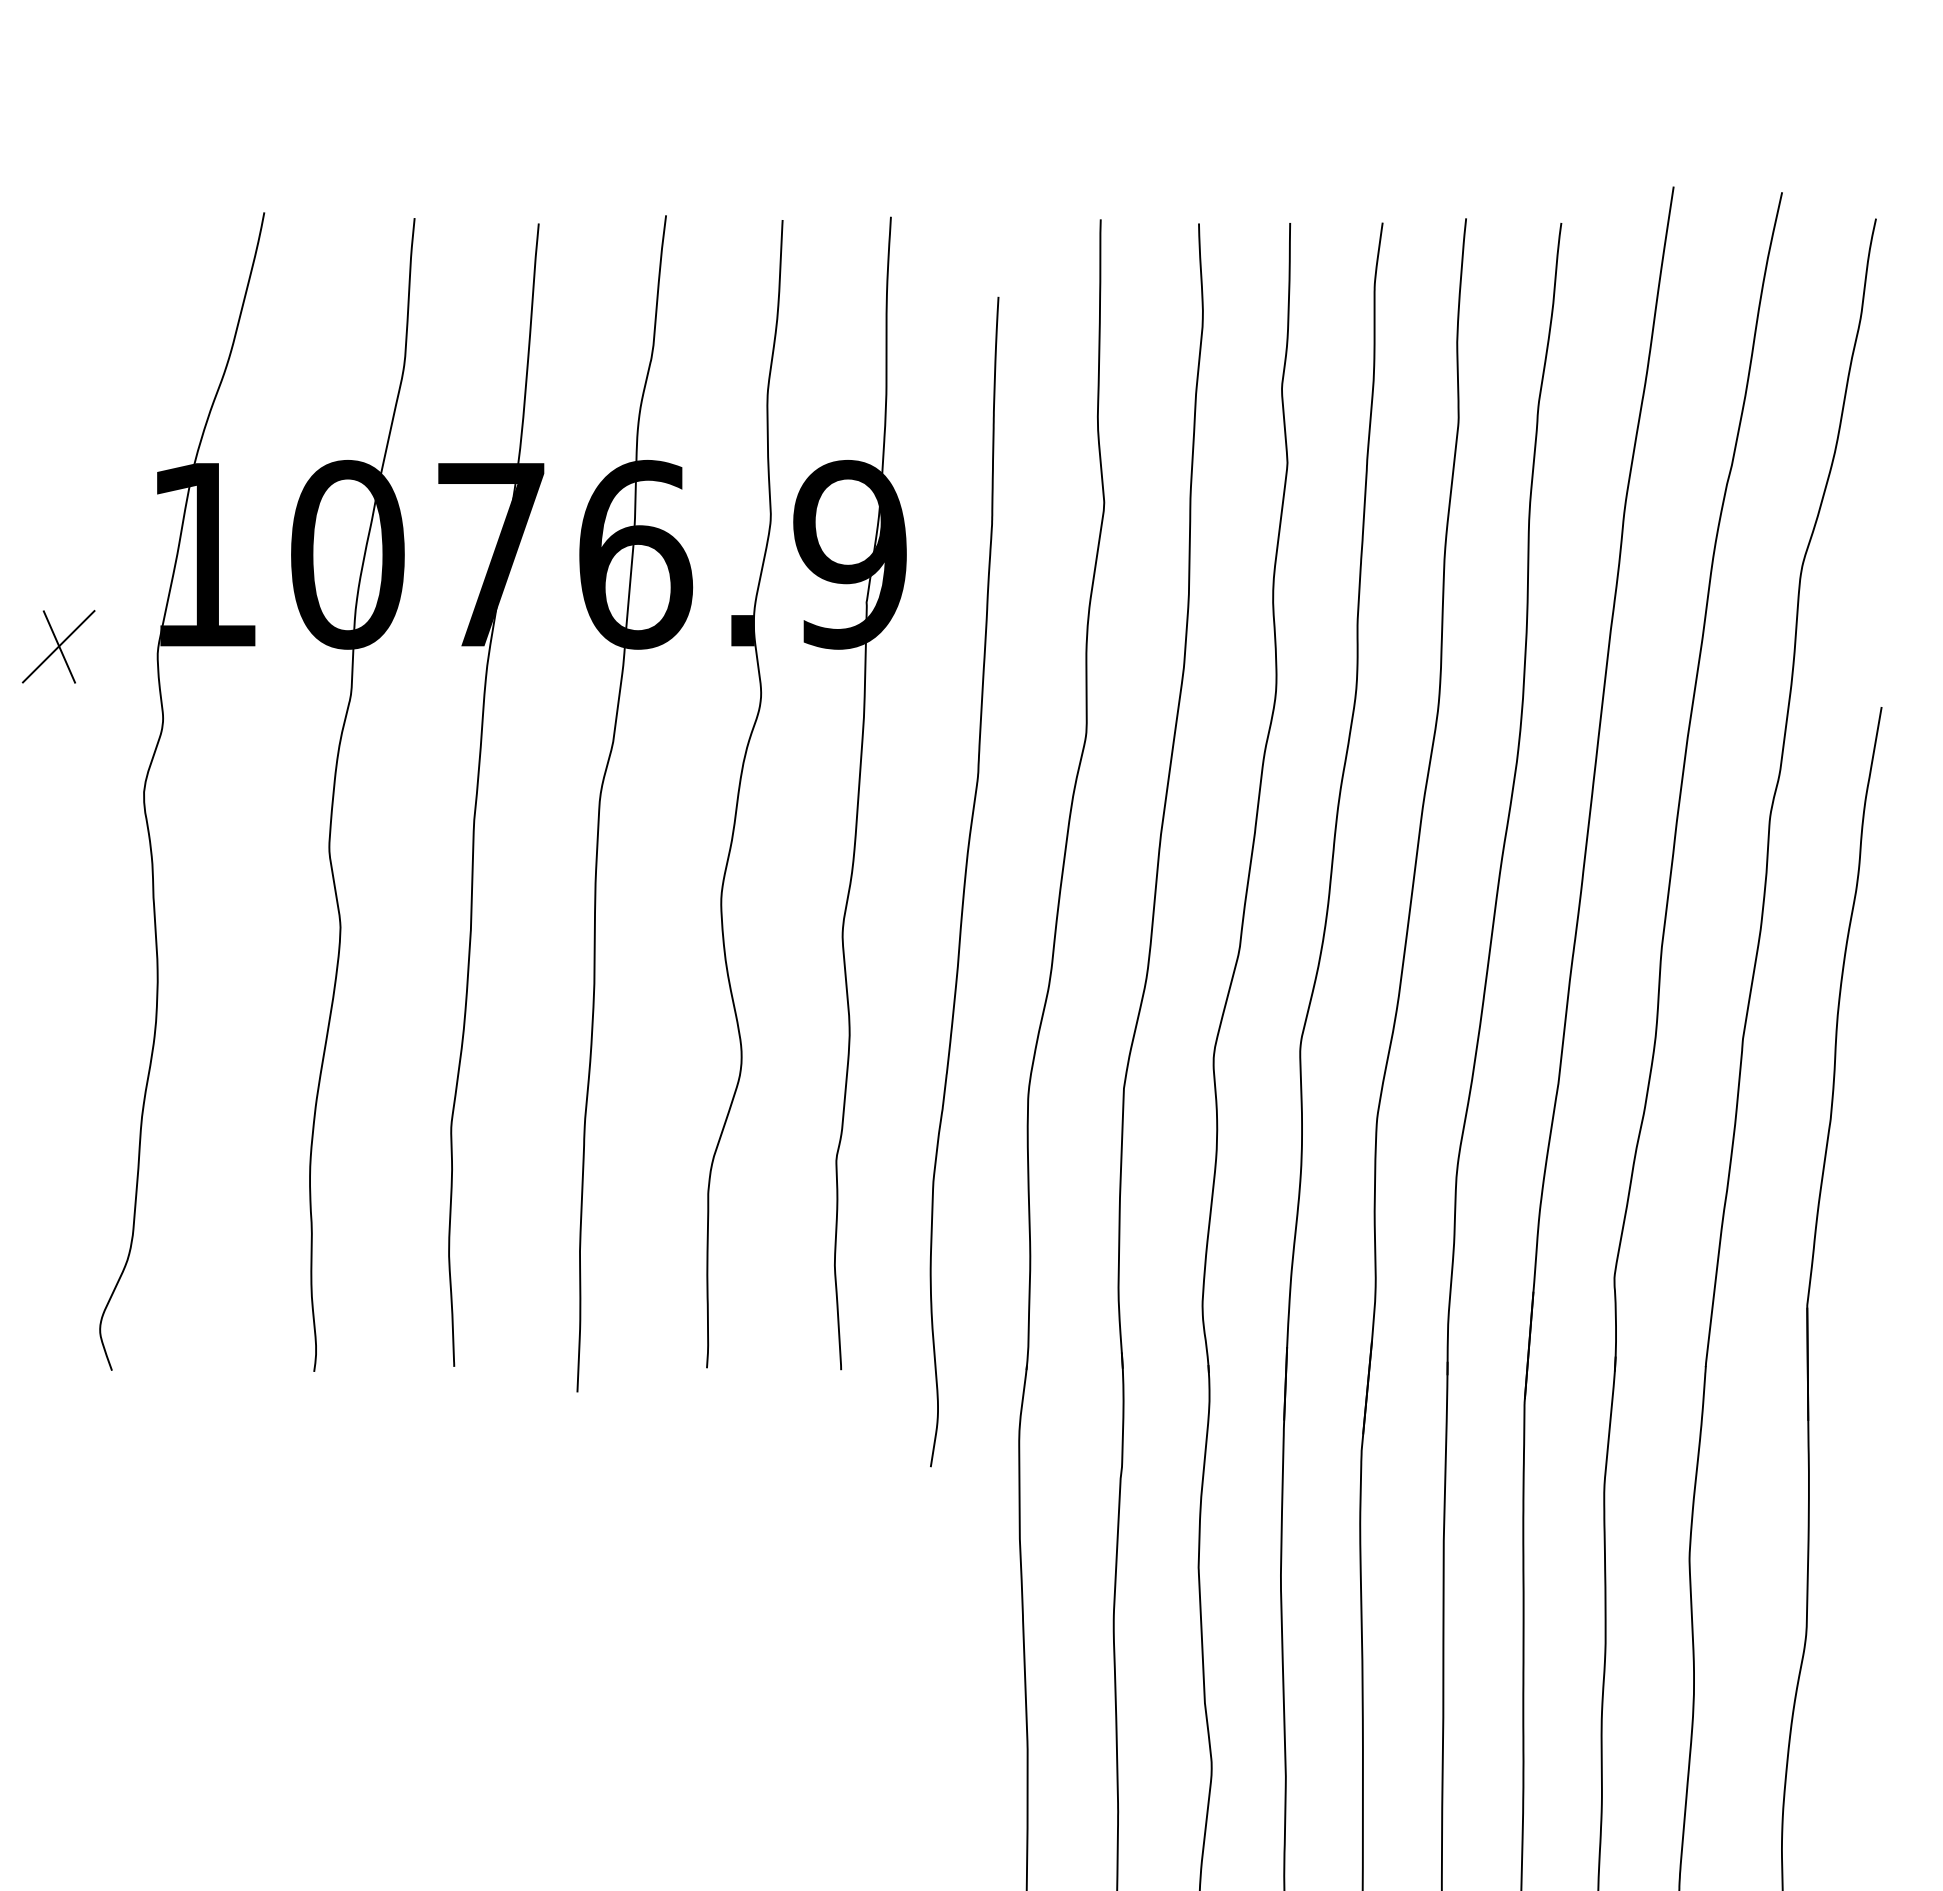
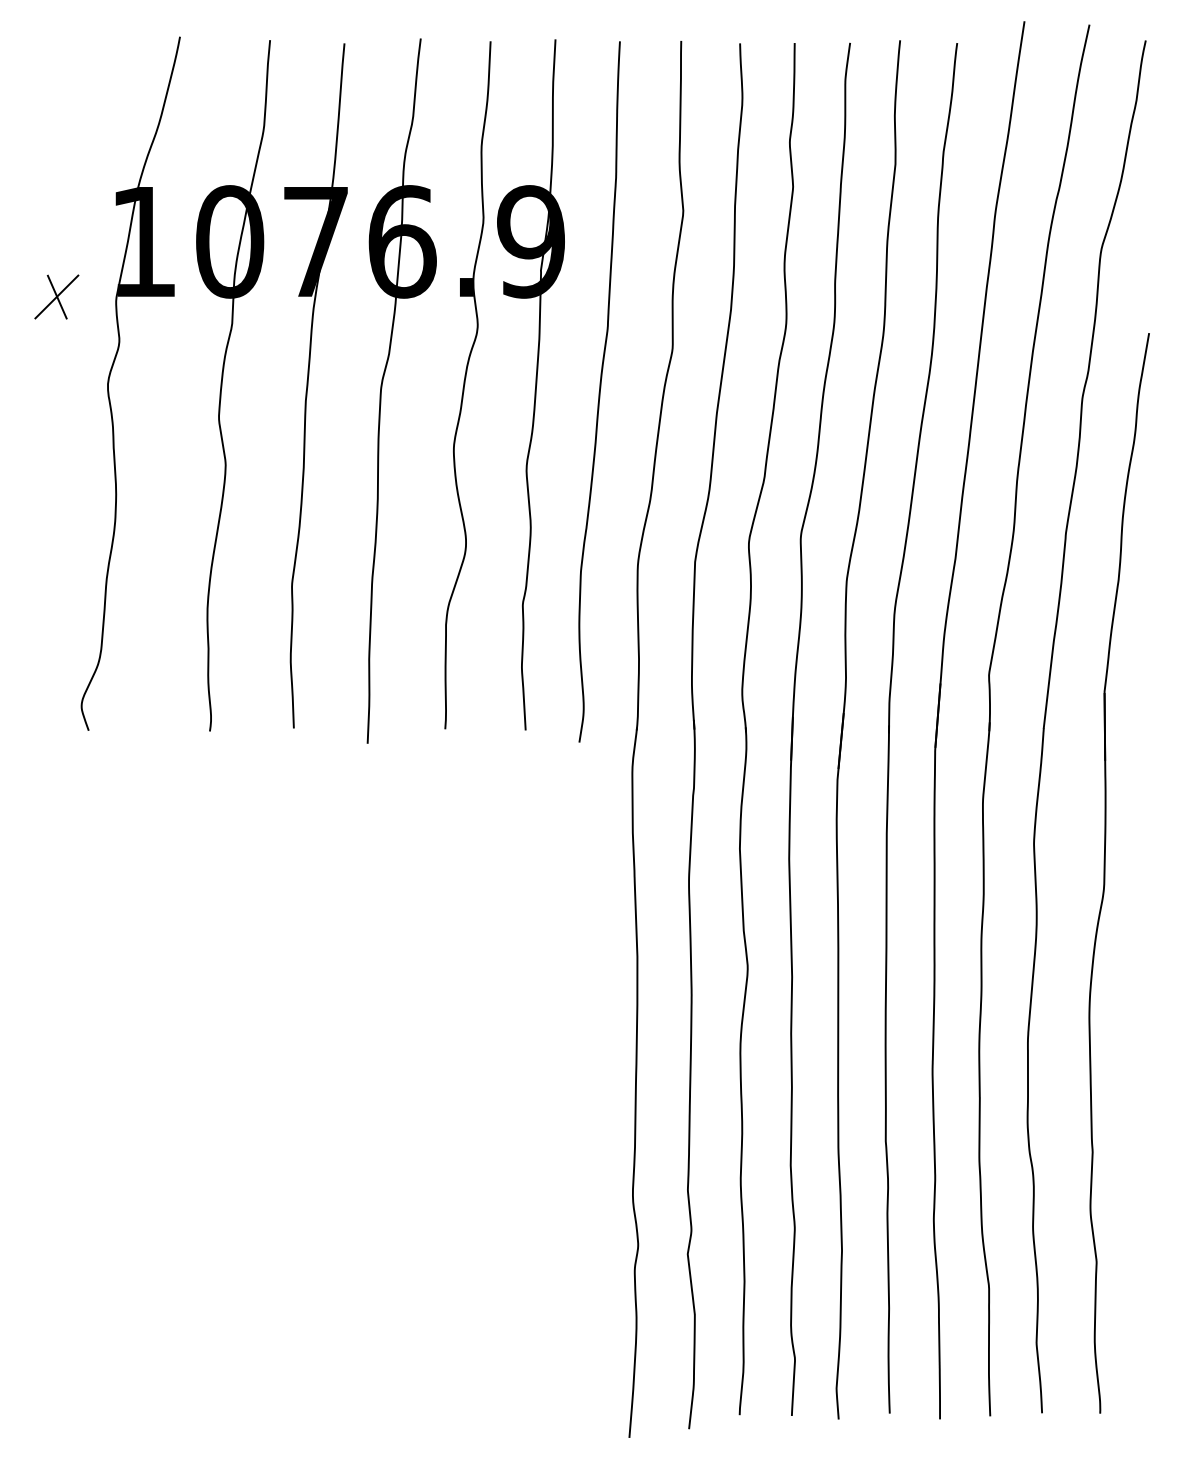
curve: (964, 881) -> (599, 391), moved

